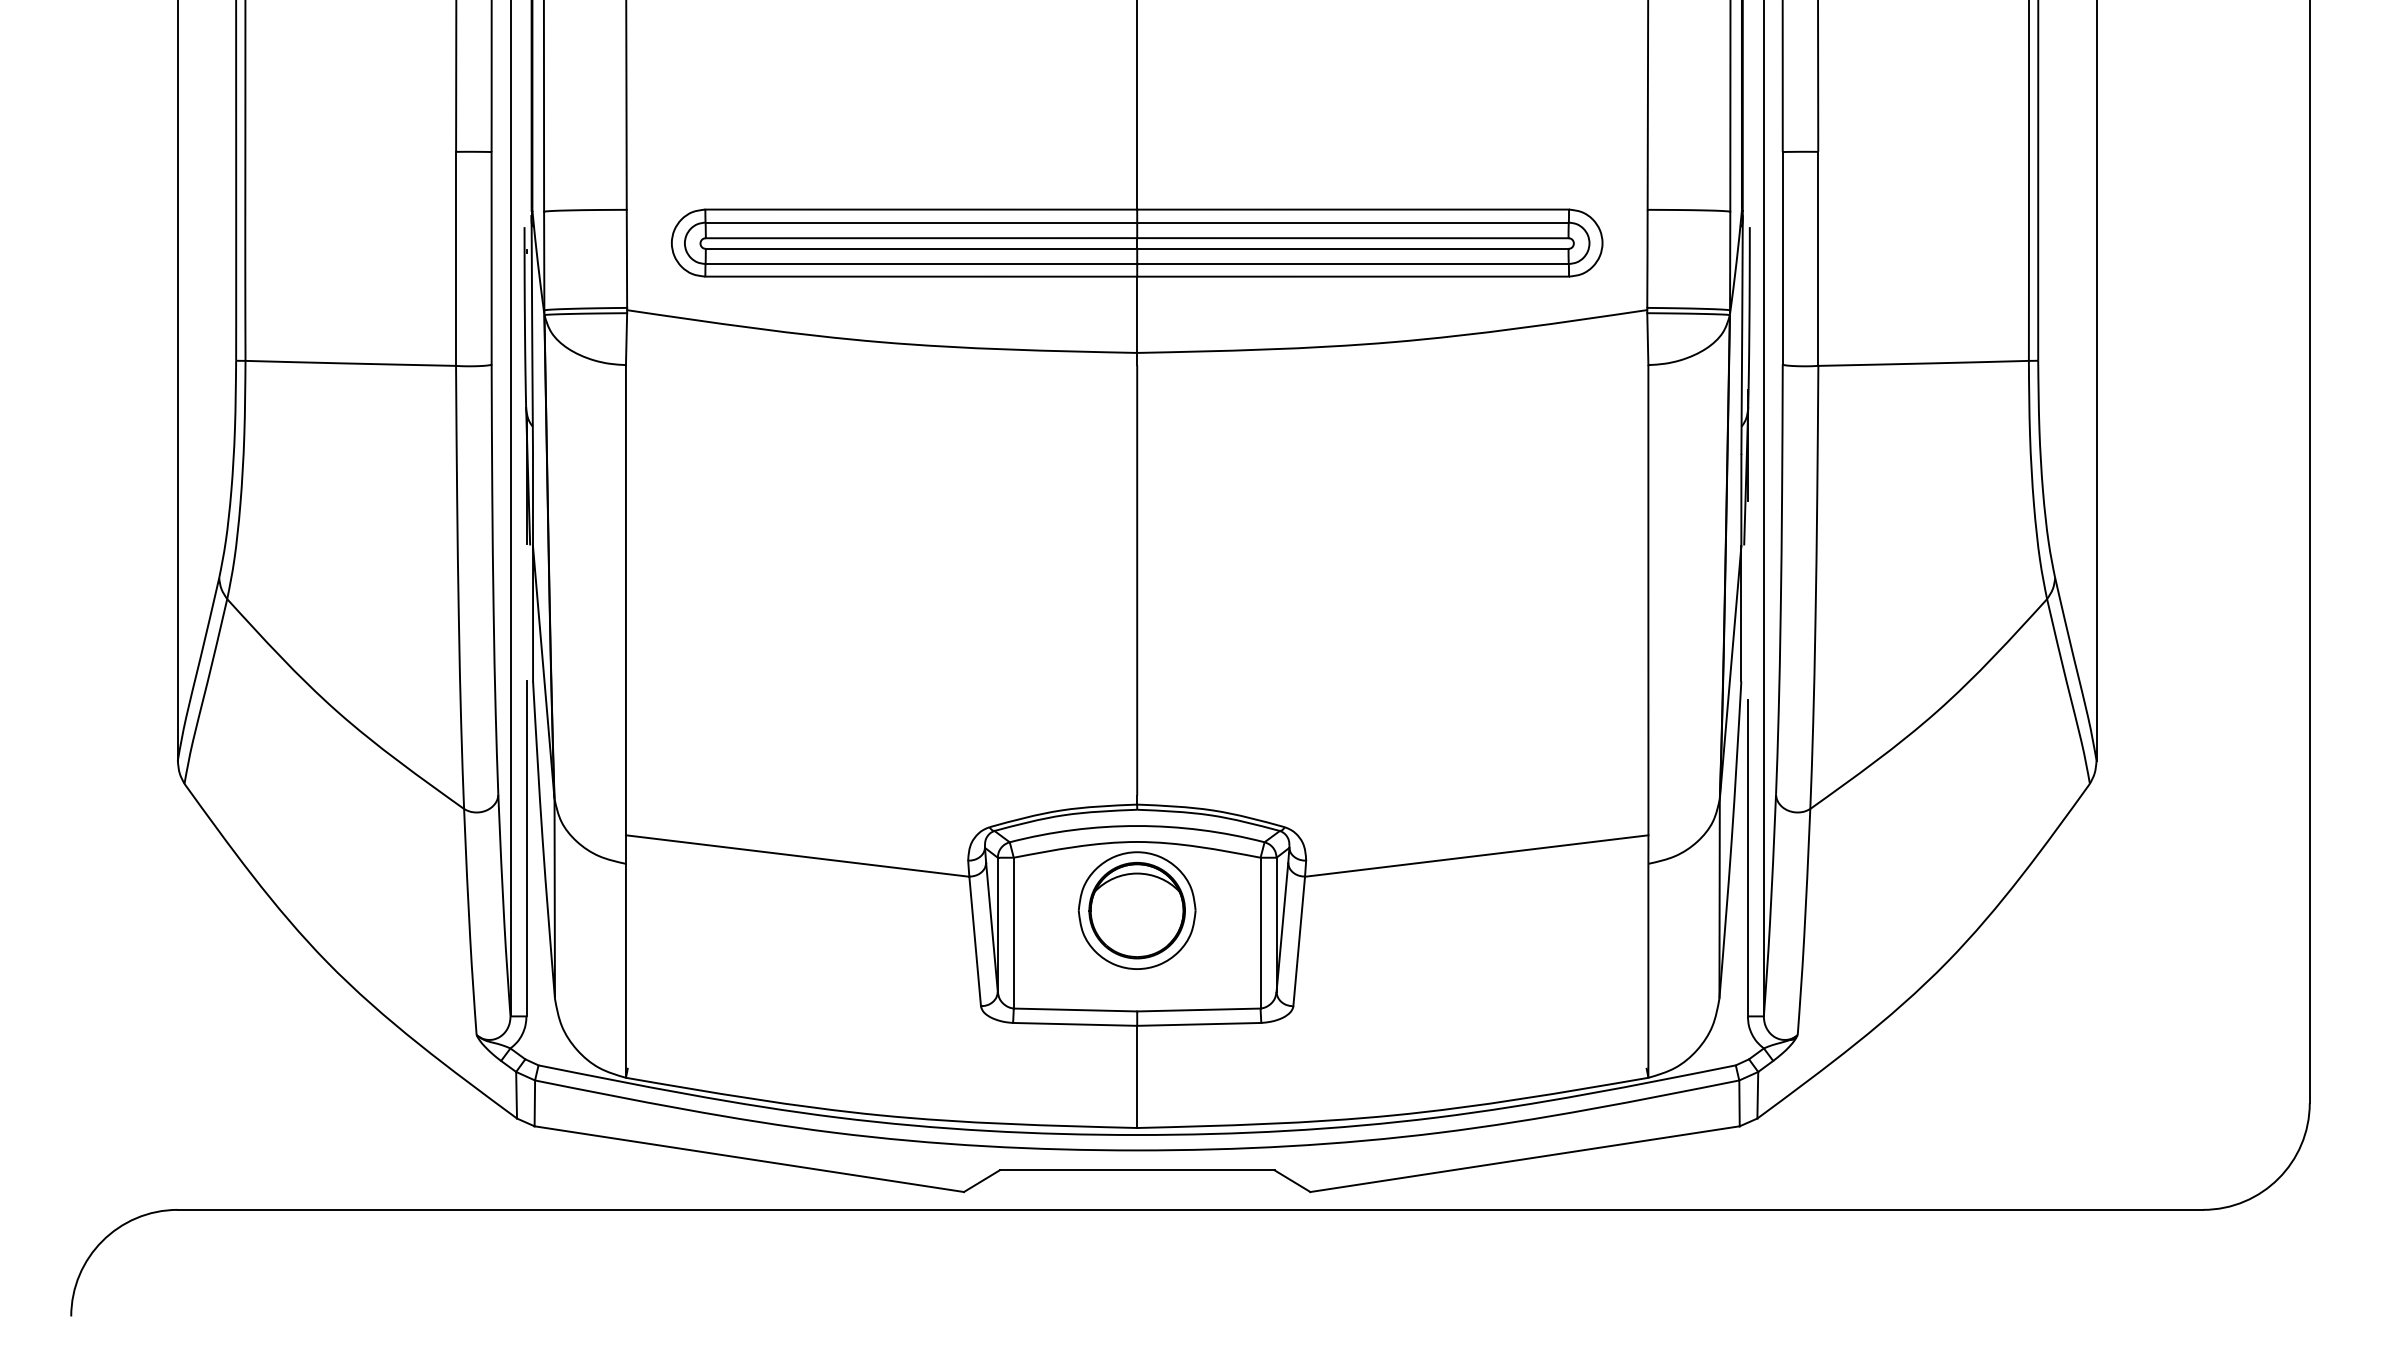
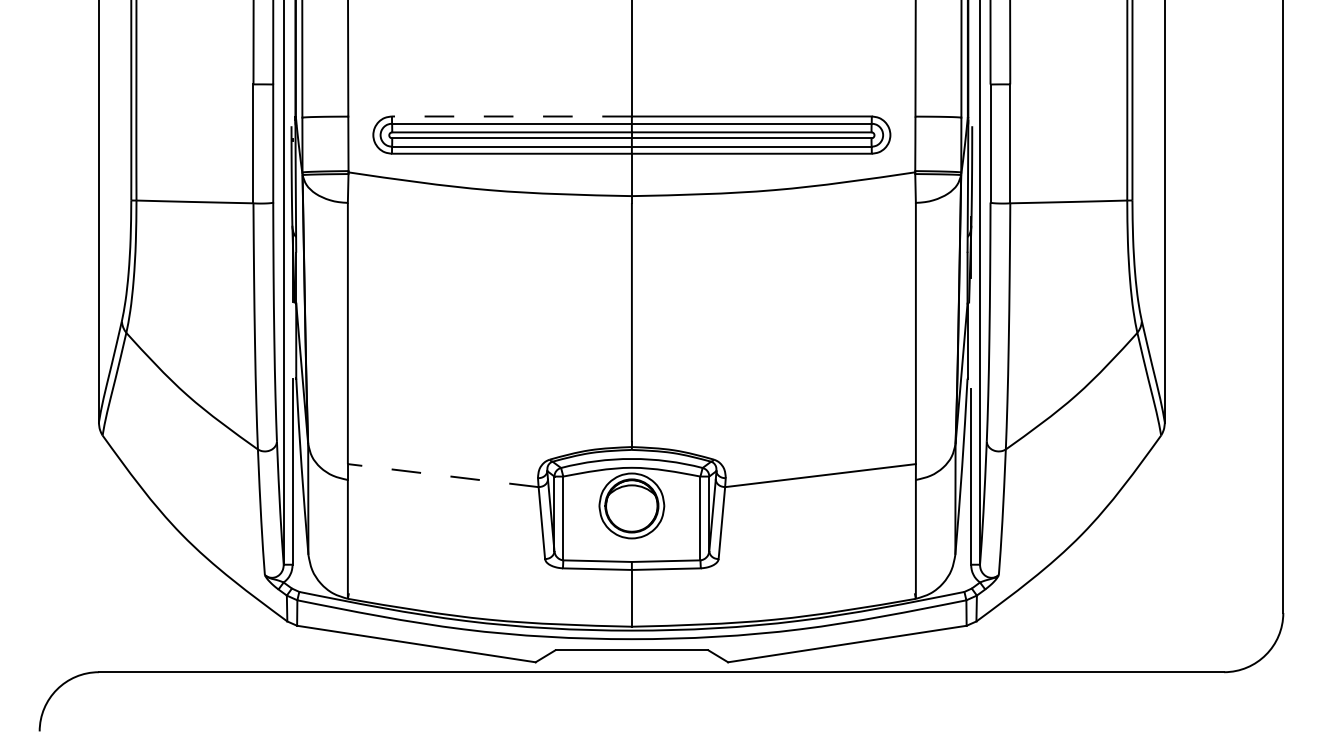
line: (920, 209) -> (511, 116), solid -> dashed
line: (796, 855) -> (442, 475), solid -> dashed

